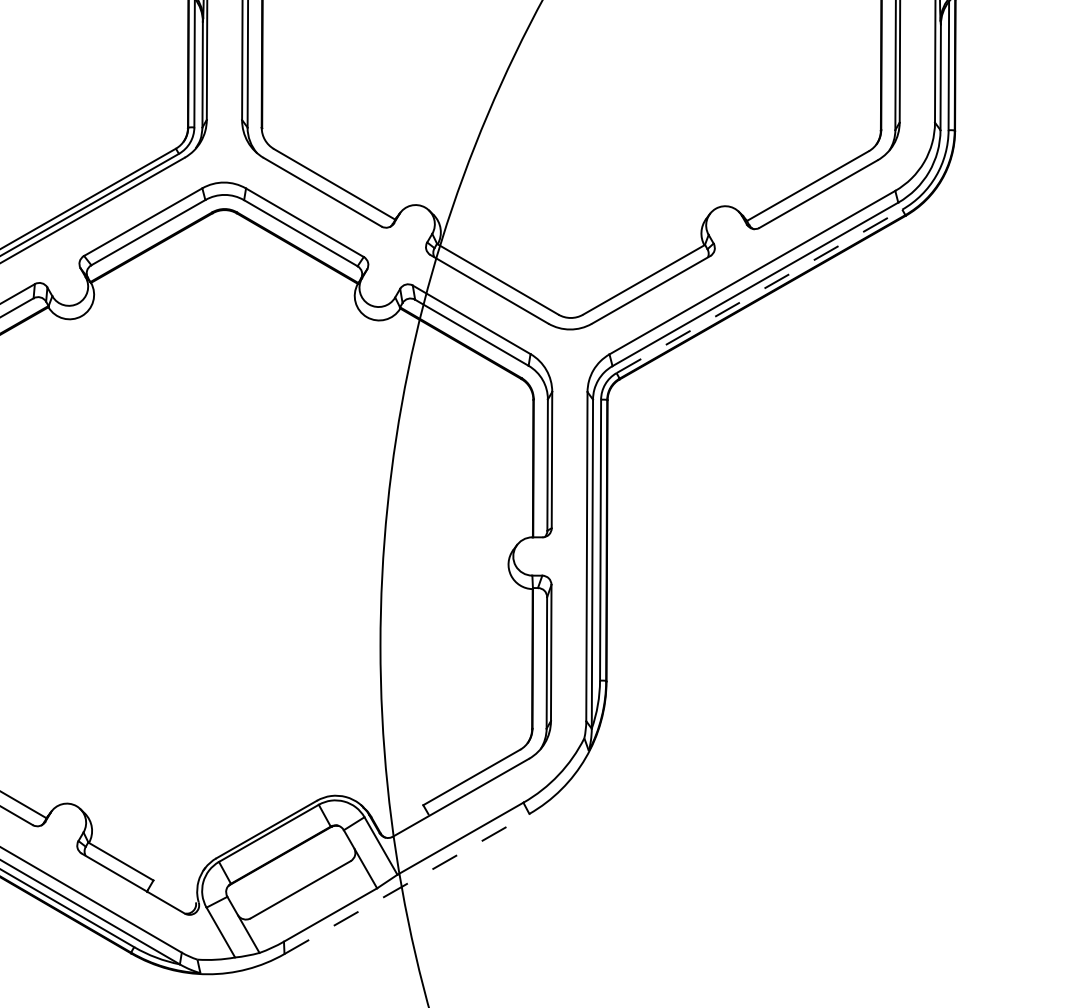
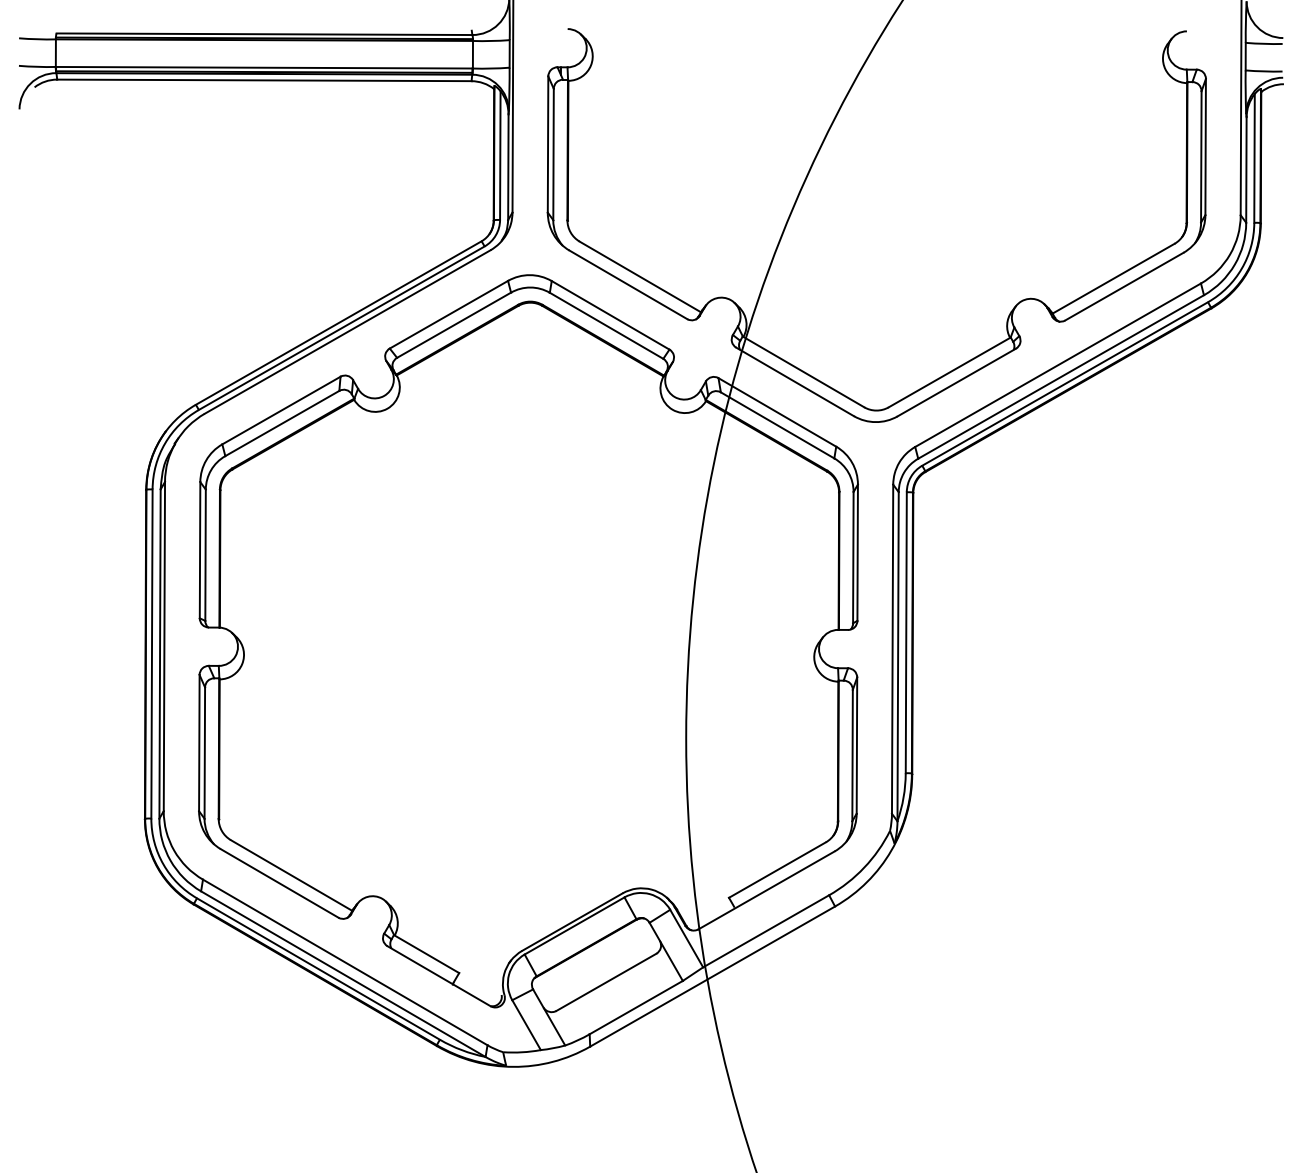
line: (759, 290) -> (1065, 383), dashed -> solid
line: (407, 883) -> (713, 976), dashed -> solid

